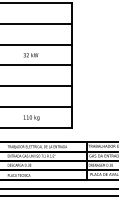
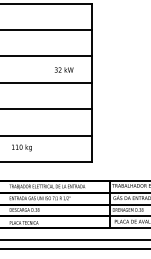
text: (30, 54) -> (63, 69), moved
text: (31, 117) -> (21, 147), moved

